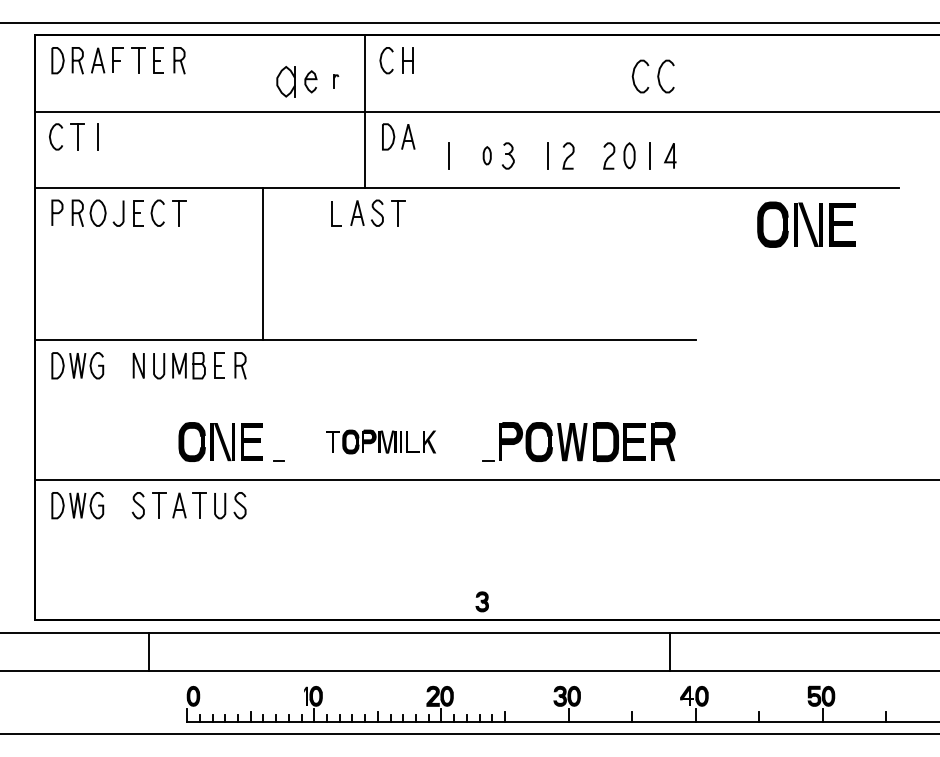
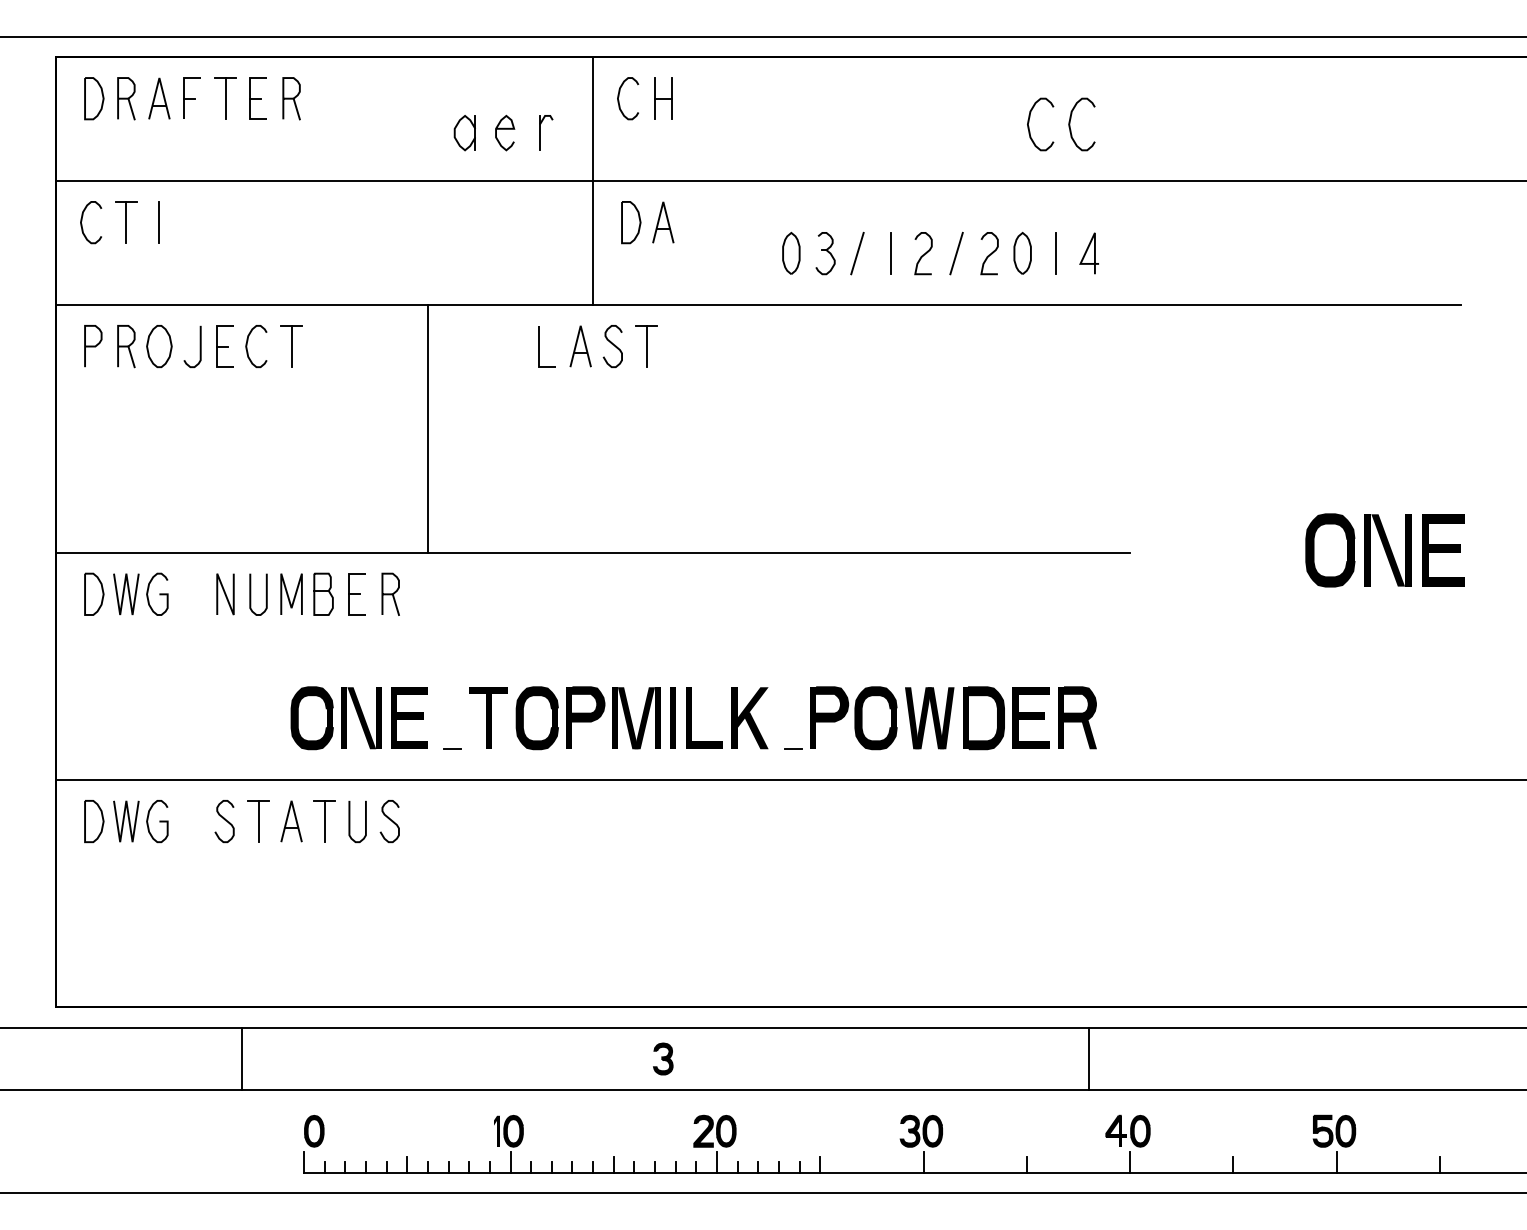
part: (286, 81) -> (465, 132), size x0.71
part: (335, 81) -> (545, 132), size x1.67
line: (448, 155) -> (728, 252), removed
part: (487, 155) -> (791, 252), size x1.43
line: (527, 155) -> (856, 252), added
line: (588, 155) -> (955, 252), added
part: (806, 224) -> (1384, 550), moved
part: (380, 441) -> (618, 717), size x1.67
part: (481, 601) -> (661, 1058), moved

